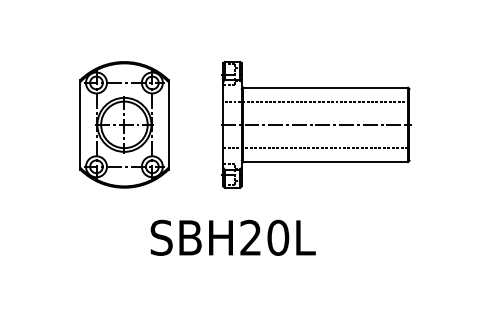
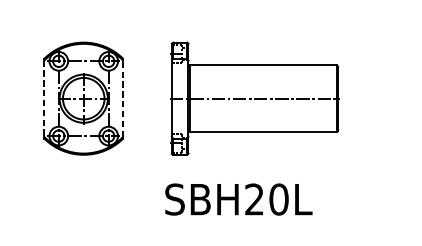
line: (316, 101) -> (255, 77), removed
line: (80, 124) -> (44, 98), solid -> dashed
line: (168, 124) -> (123, 98), solid -> dashed
line: (316, 148) -> (255, 119), removed
text: (232, 237) -> (238, 199), moved

